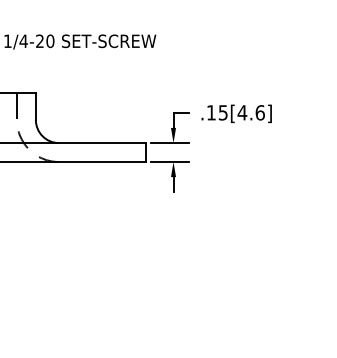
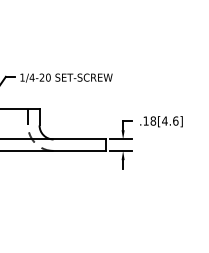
text: (223, 111) -> (153, 120), .15[4.6] -> .18[4.6]

